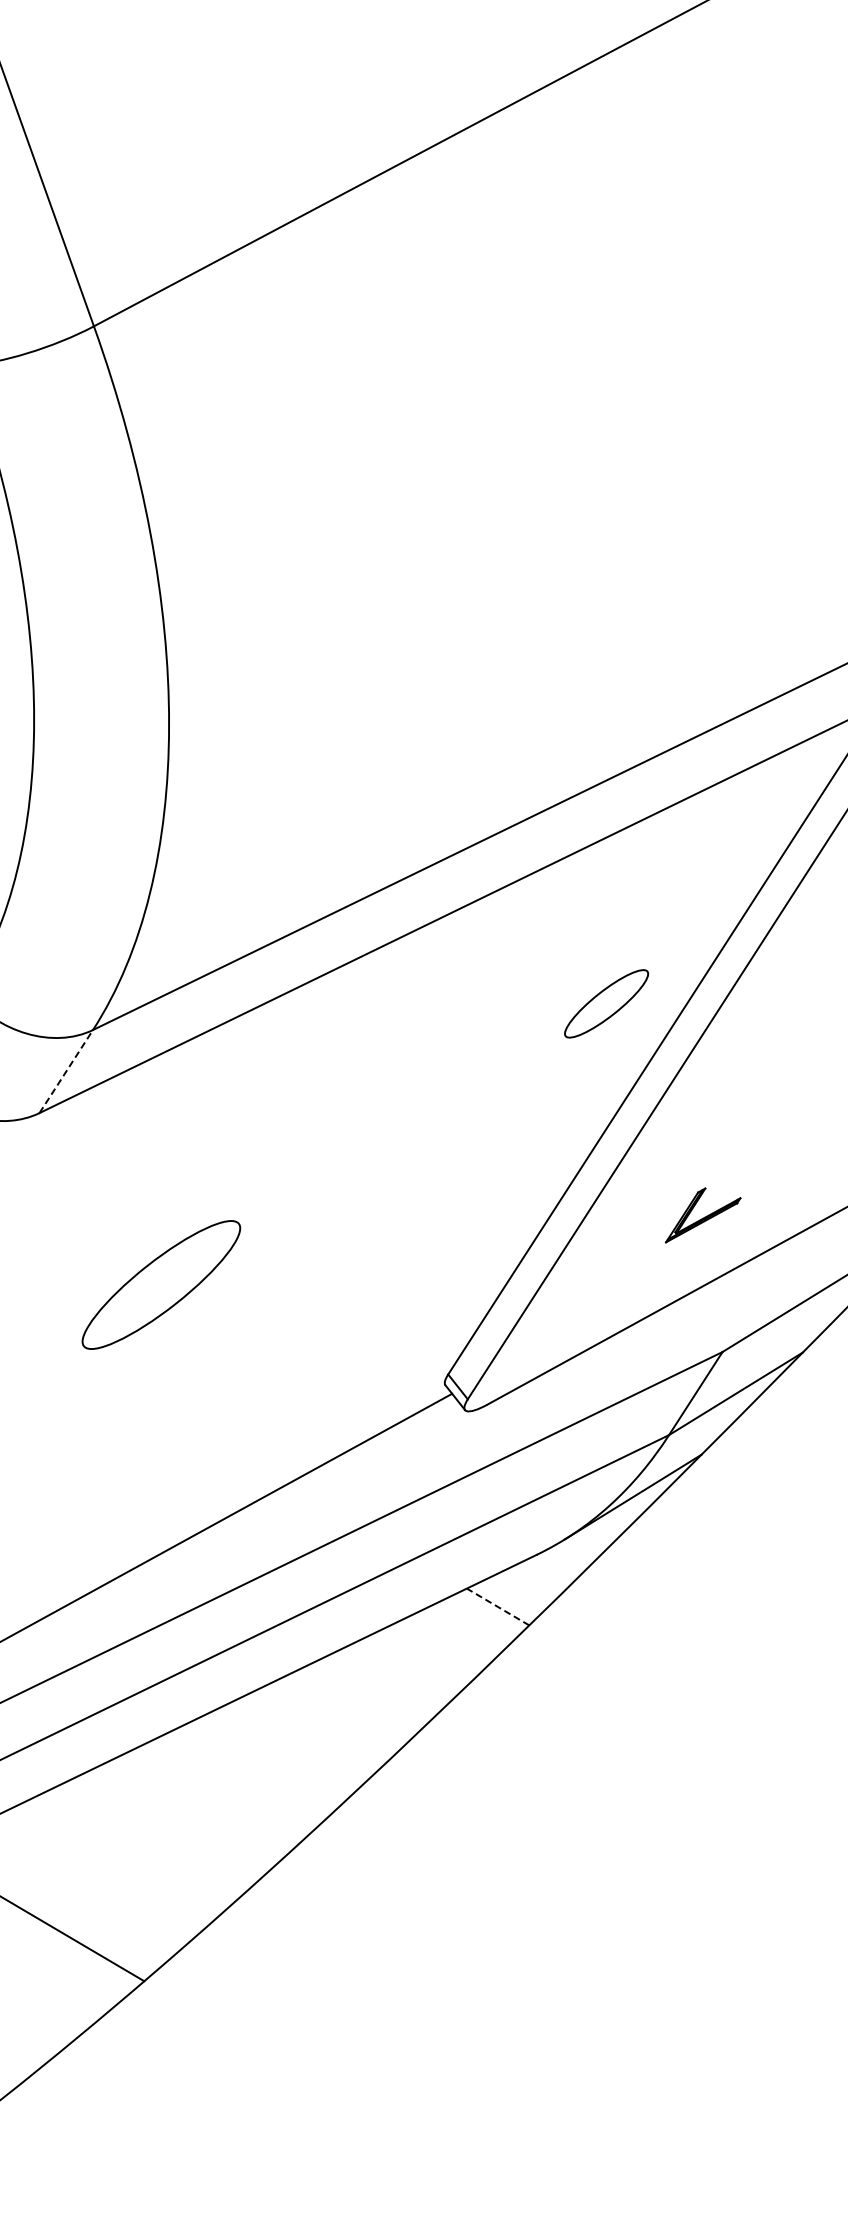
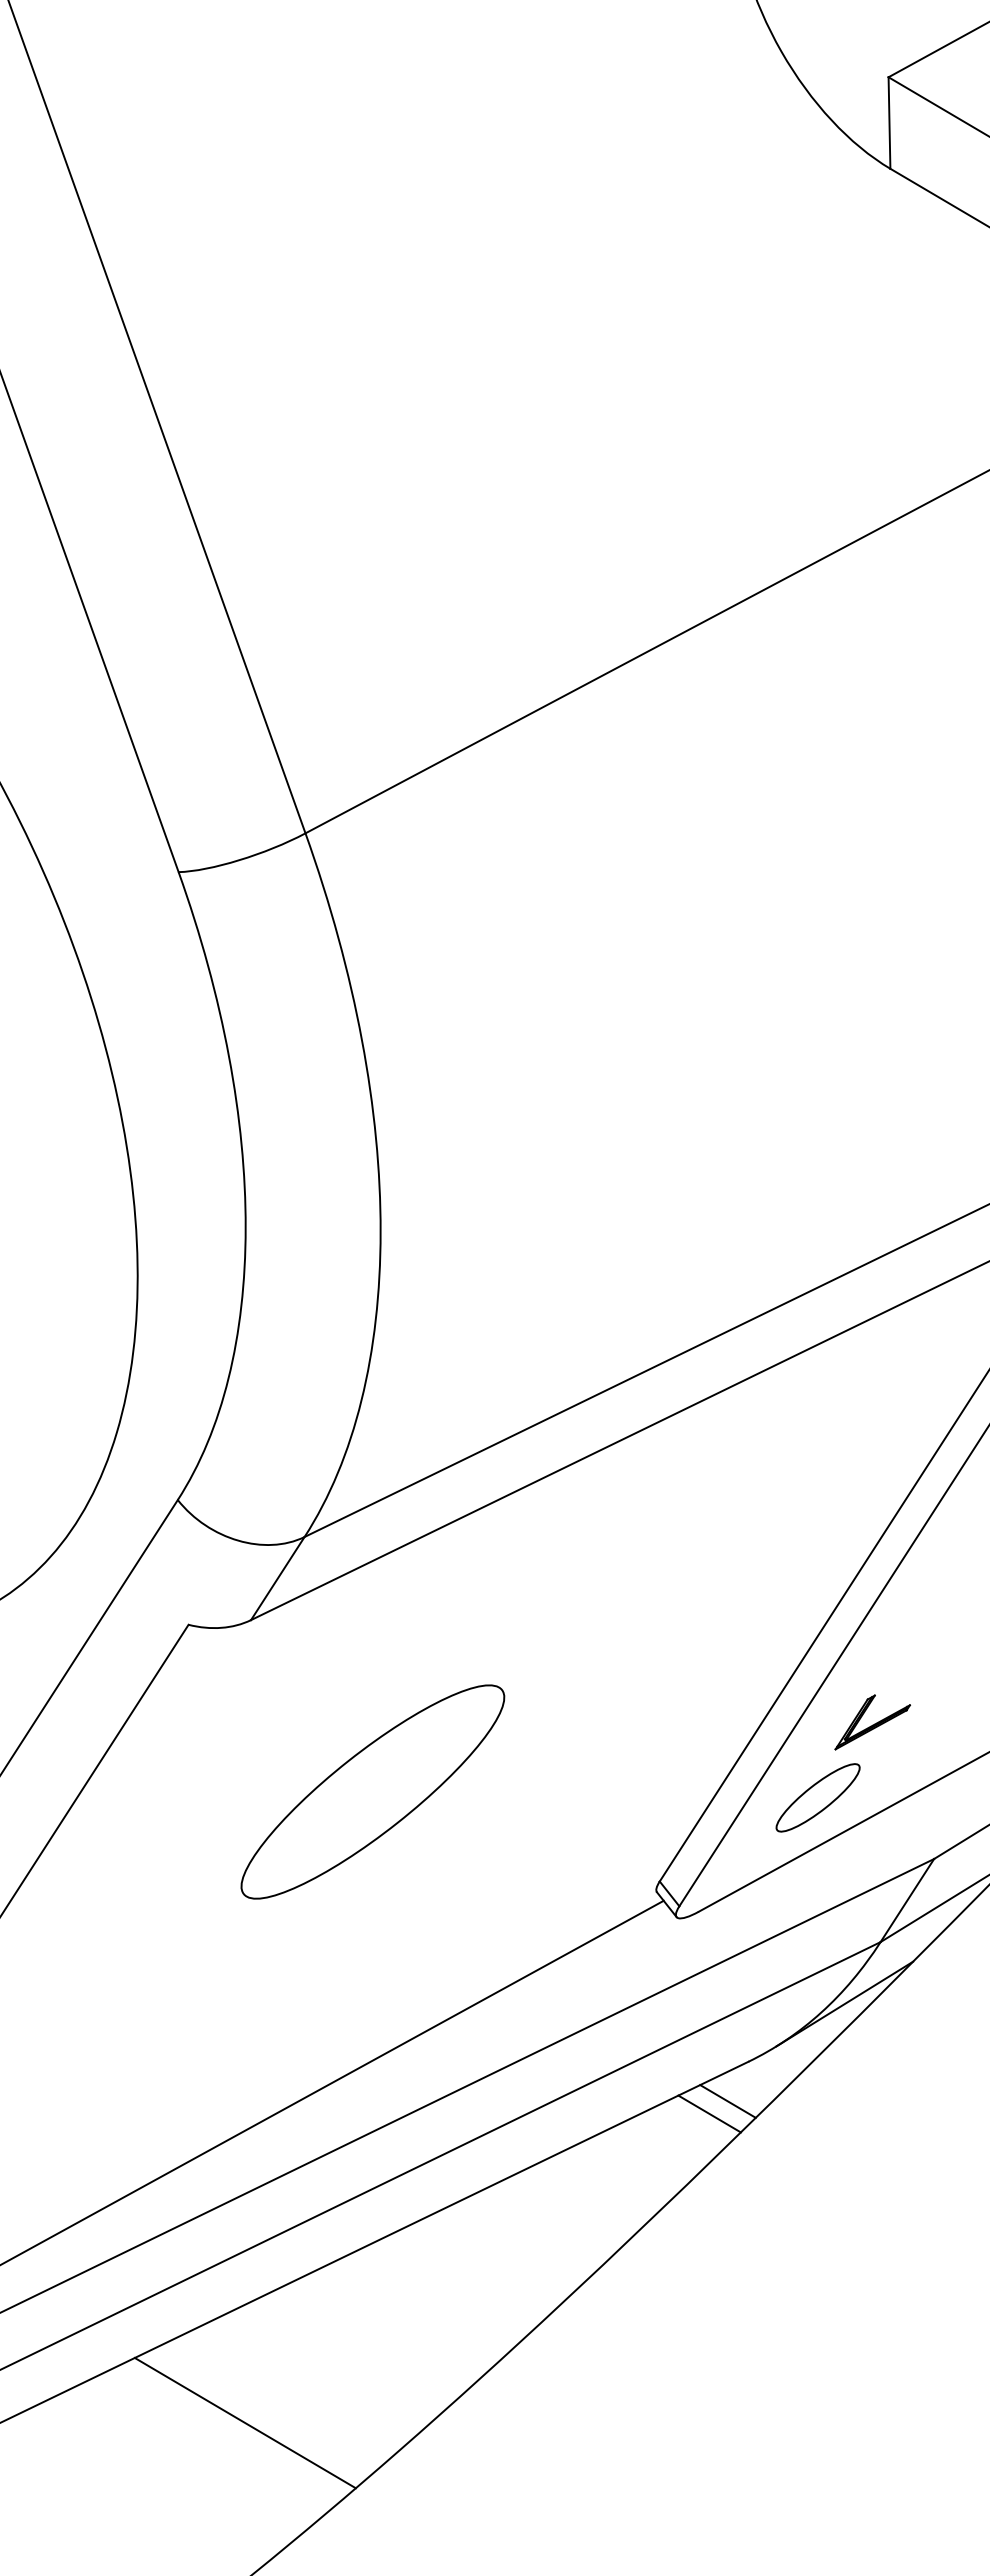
part: (605, 1003) -> (817, 1797), moved
line: (66, 1071) -> (278, 1578), dashed -> solid
part: (702, 1215) -> (872, 1722), moved
part: (160, 1284) -> (372, 1791), size x1.67
line: (515, 1594) -> (727, 2101), added
line: (497, 1606) -> (709, 2113), dashed -> solid

